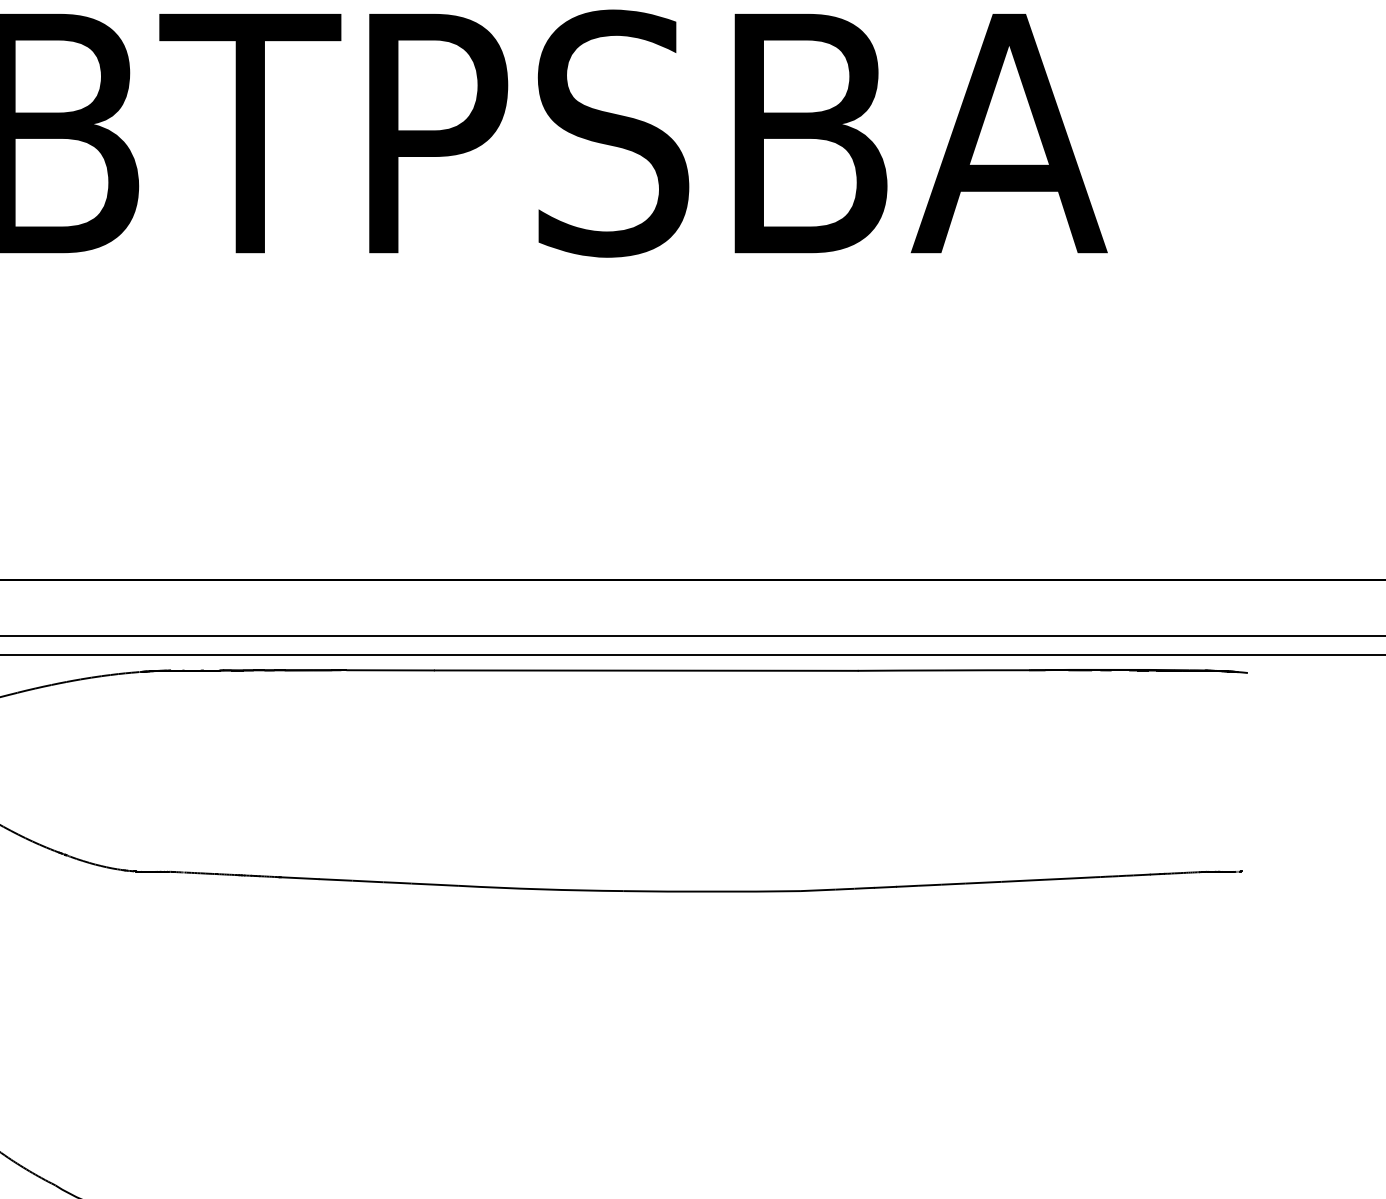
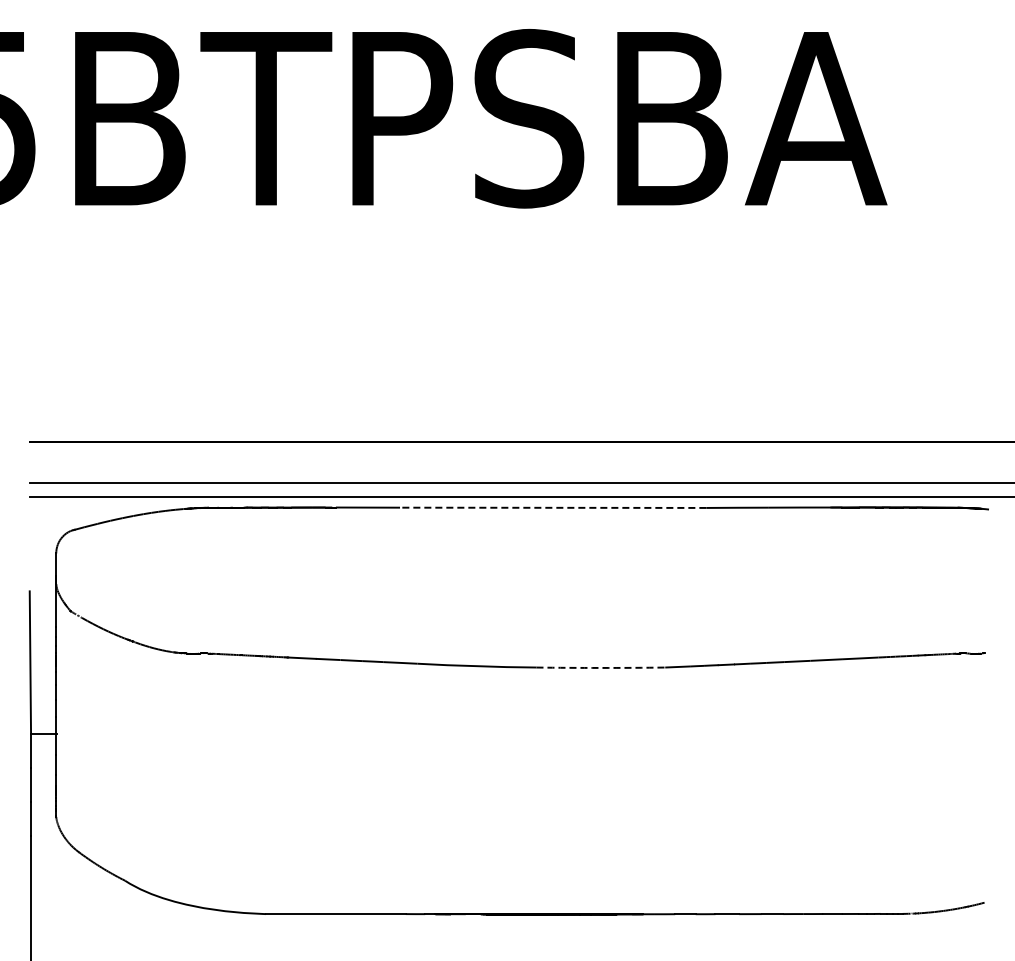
line: (645, 670) -> (552, 507), solid -> dashed
arc: (711, 891) -> (600, 667), solid -> dashed

